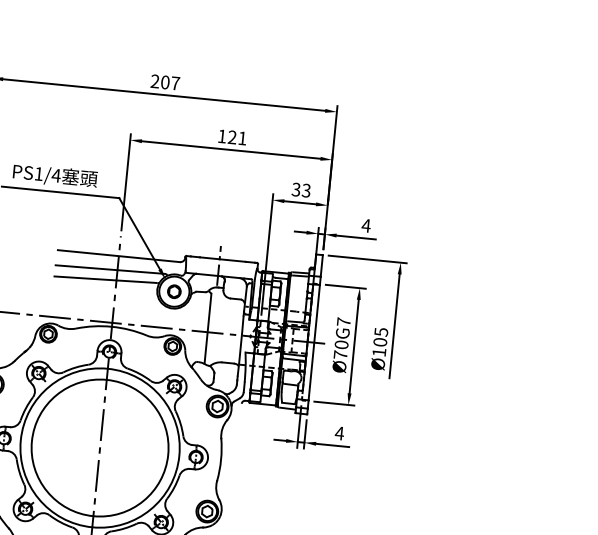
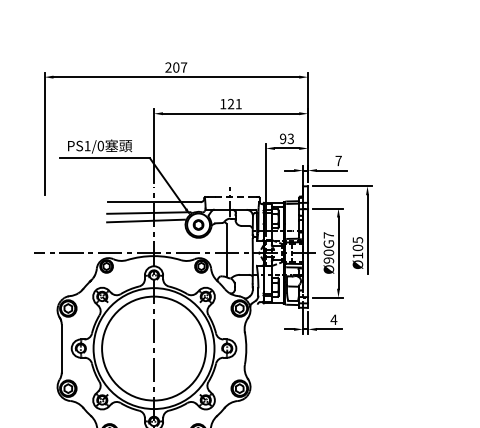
text: (55, 174) -> (100, 145), PS1/4 -> PS1/0
text: (296, 189) -> (283, 138), 33 -> 93
text: (366, 225) -> (338, 160), 4 -> 7
line: (223, 260) -> (233, 197), solid -> dashed
text: (340, 354) -> (328, 260), Ø70G7 -> Ø90G7

